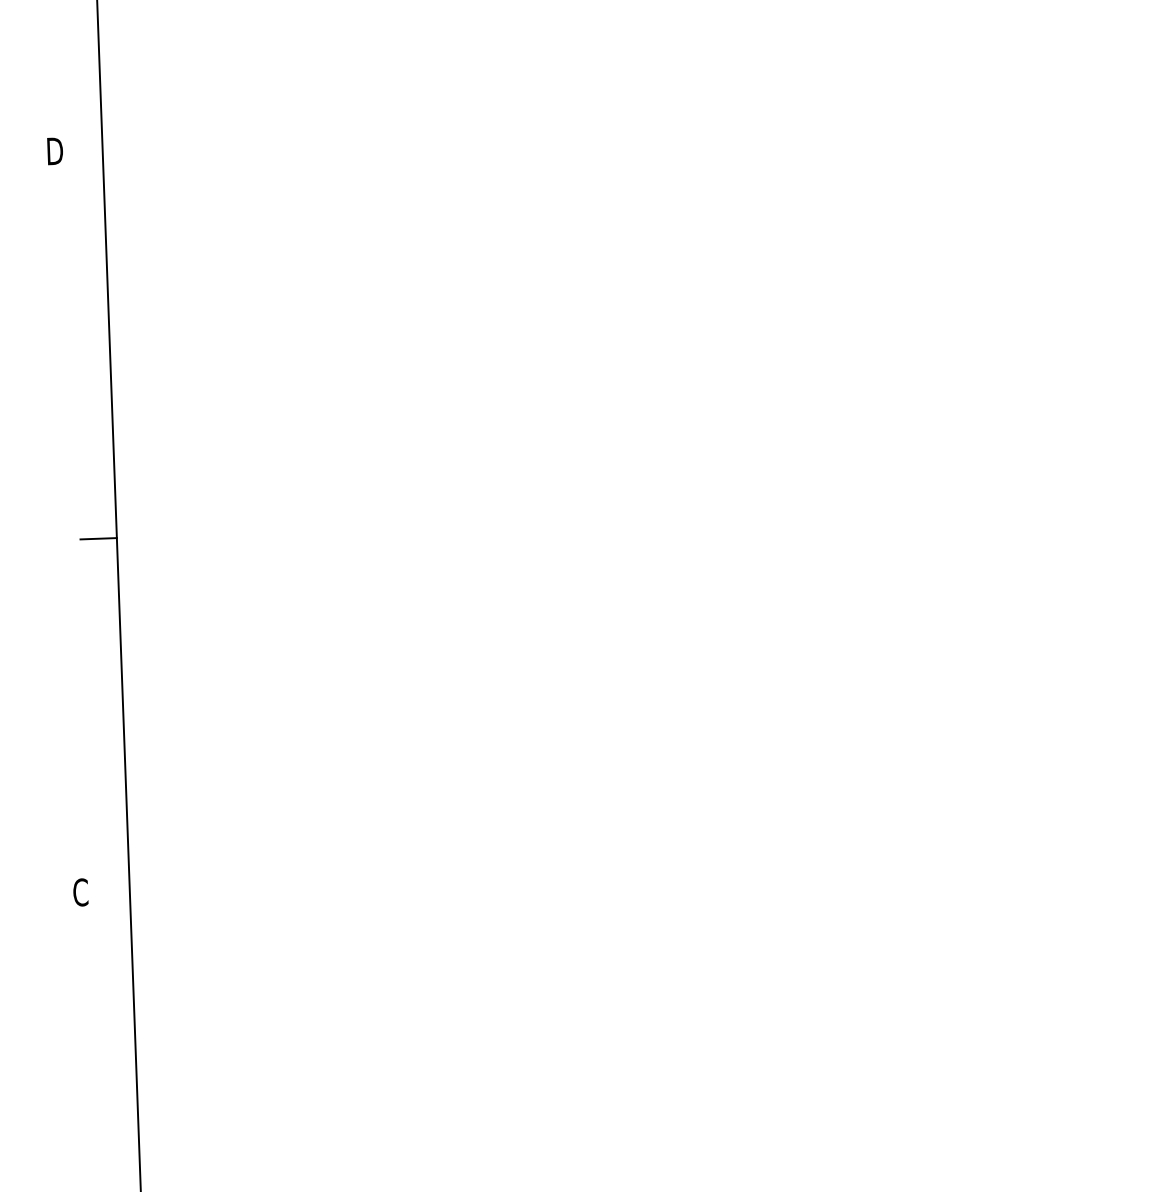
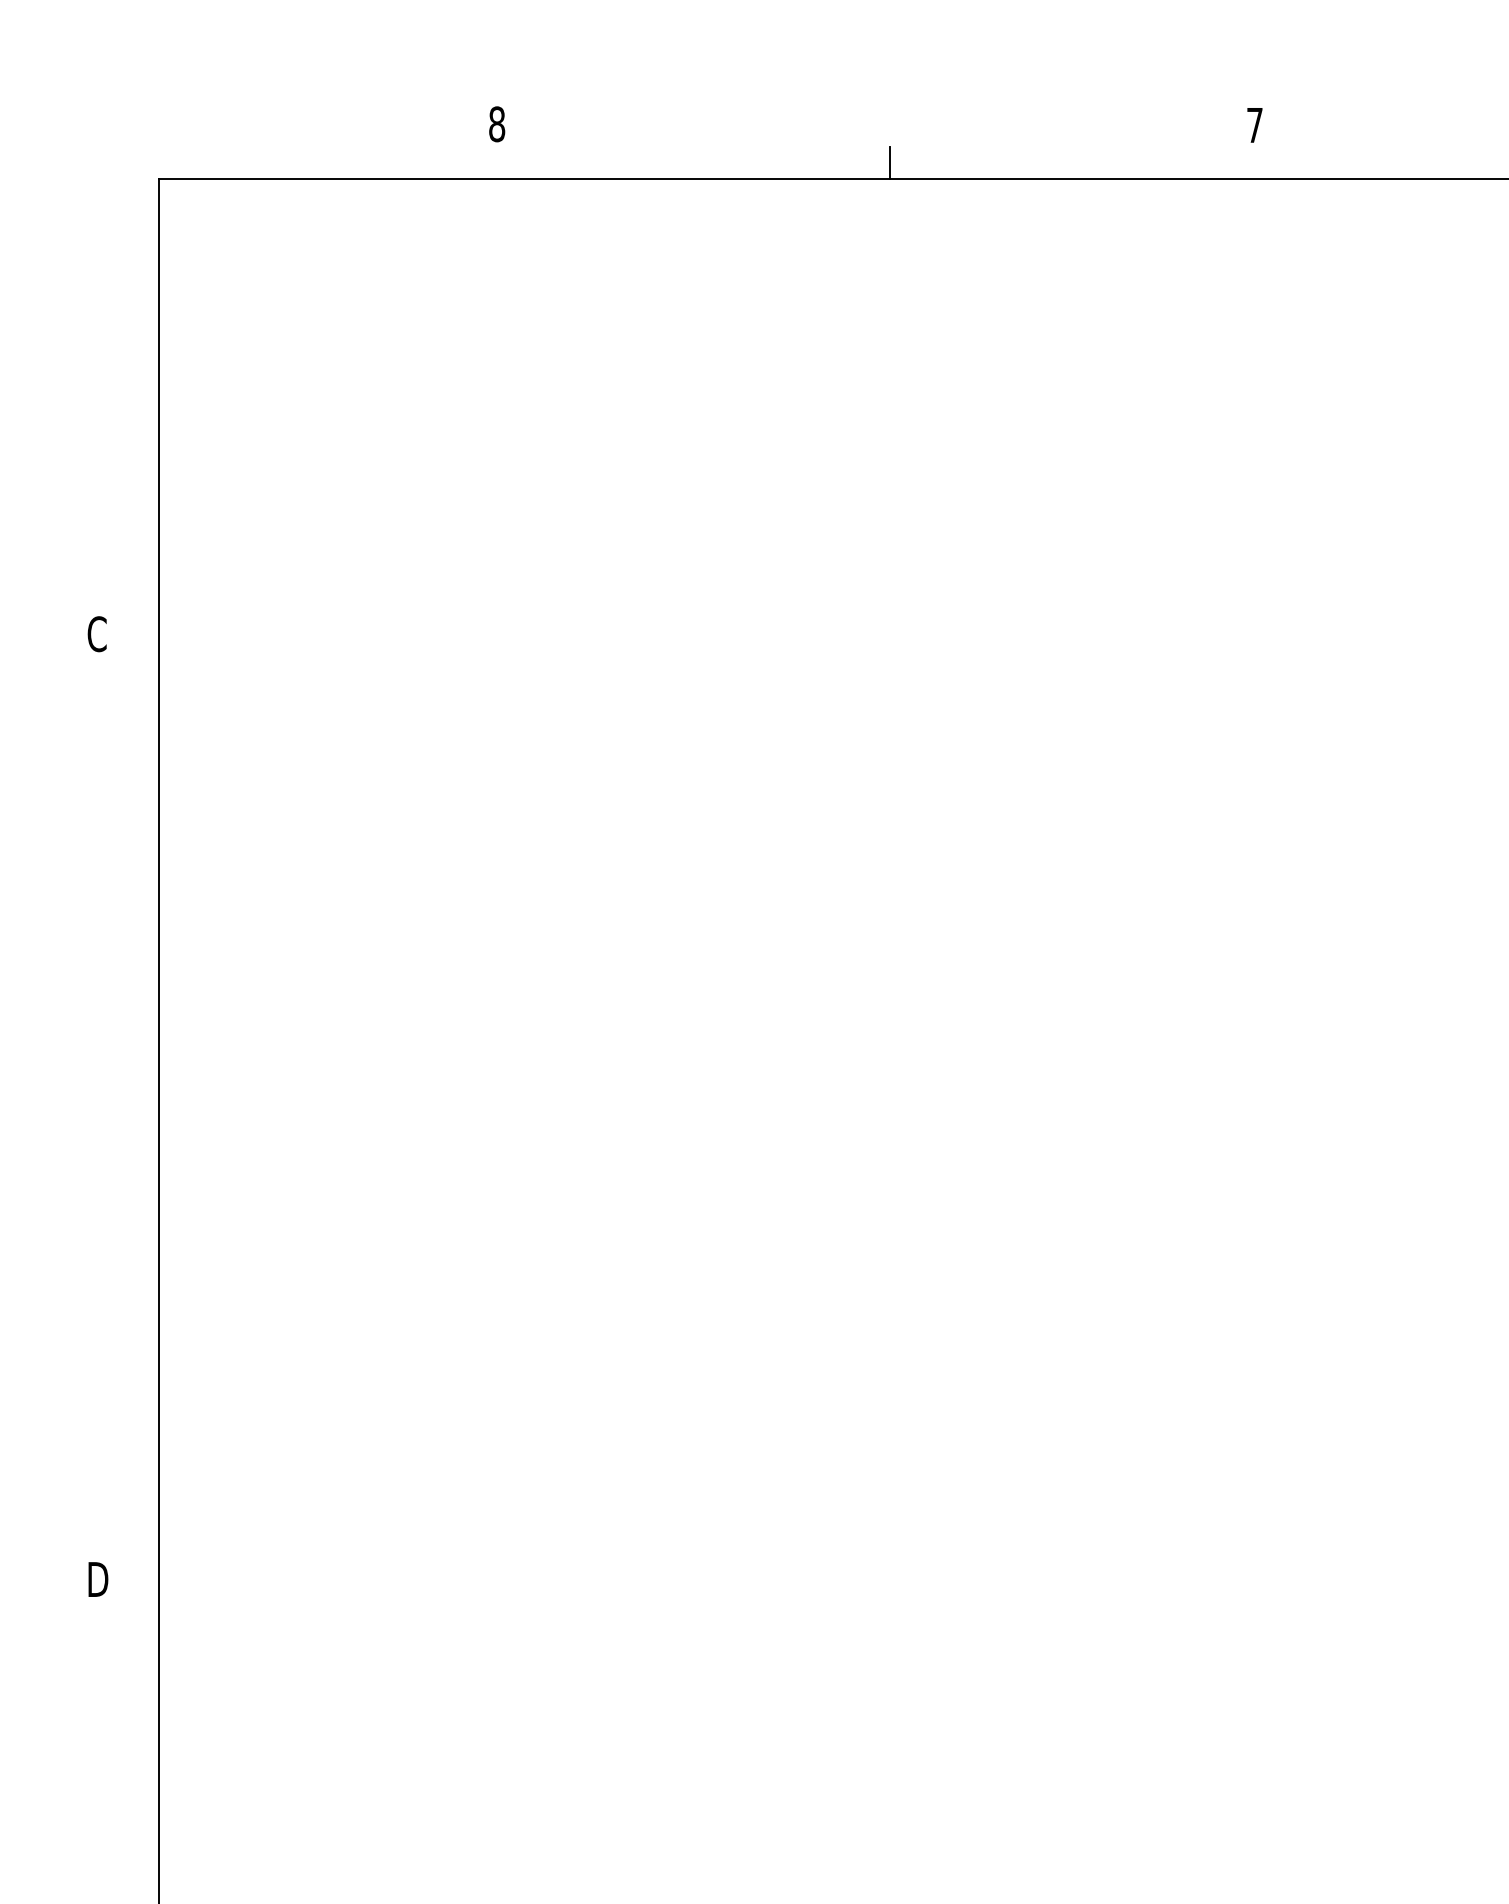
text: (54, 151) -> (97, 634), D -> C
line: (98, 538) -> (135, 1129), removed
text: (81, 892) -> (97, 1579), C -> D

